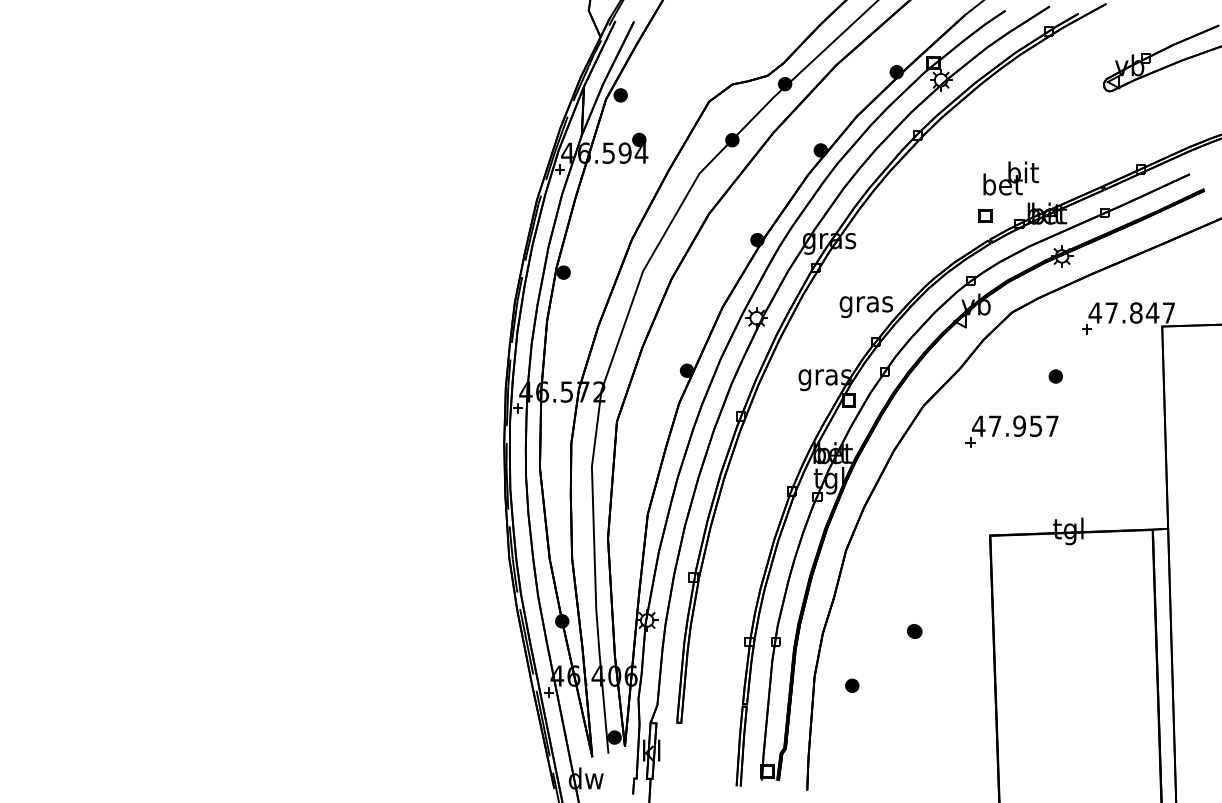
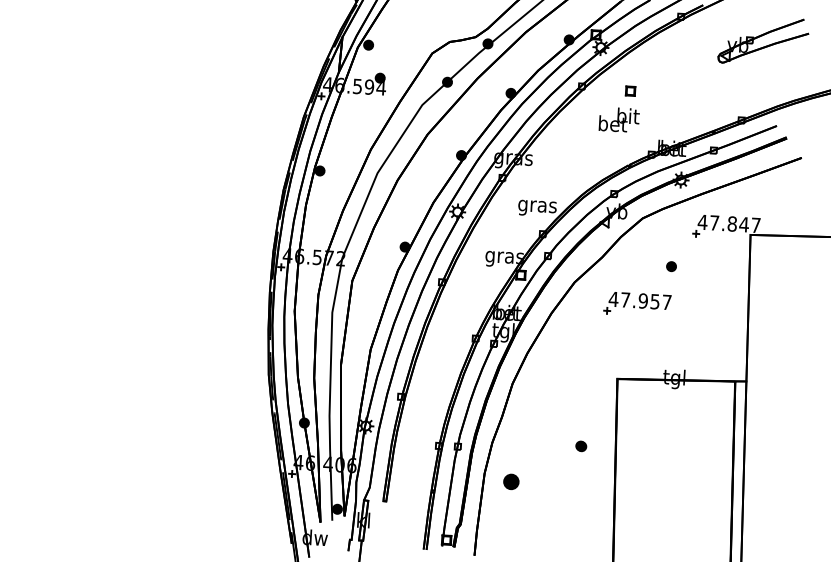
text: (1010, 178) -> (618, 119), moved
part: (985, 215) -> (630, 90), moved
part: (914, 631) -> (581, 446), moved
part: (852, 685) -> (511, 481), size x1.6

